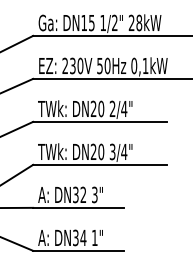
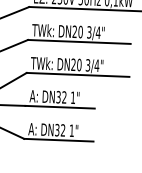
text: (112, 109) -> (89, 32), 2/4" -> 3/4"
text: (94, 194) -> (72, 97), 3" -> 1"
text: (83, 237) -> (63, 130), DN34 -> DN32

